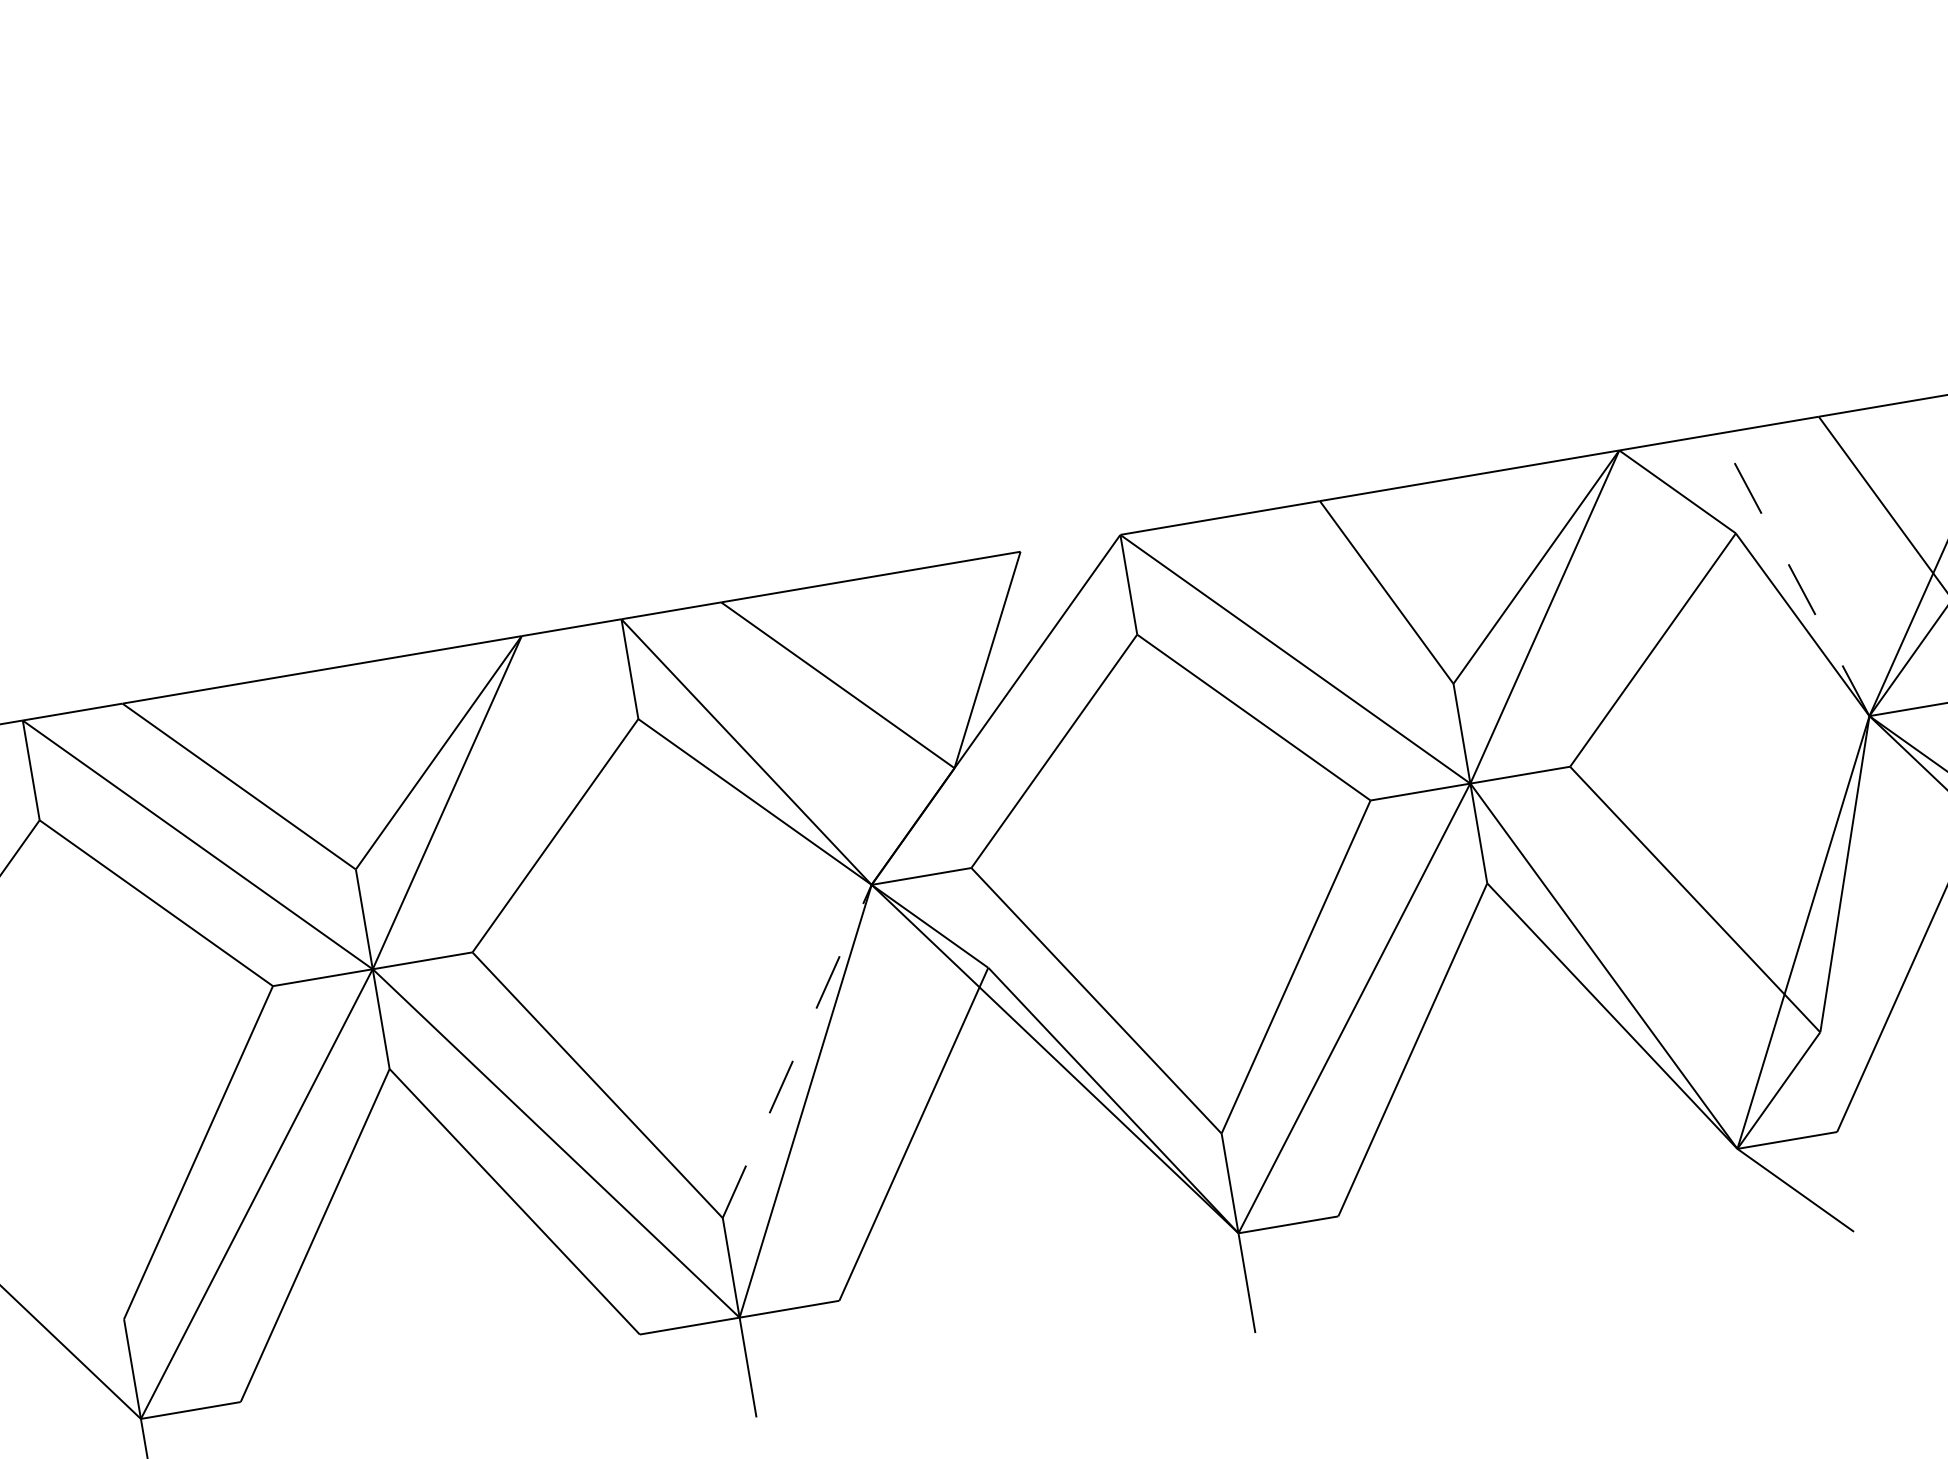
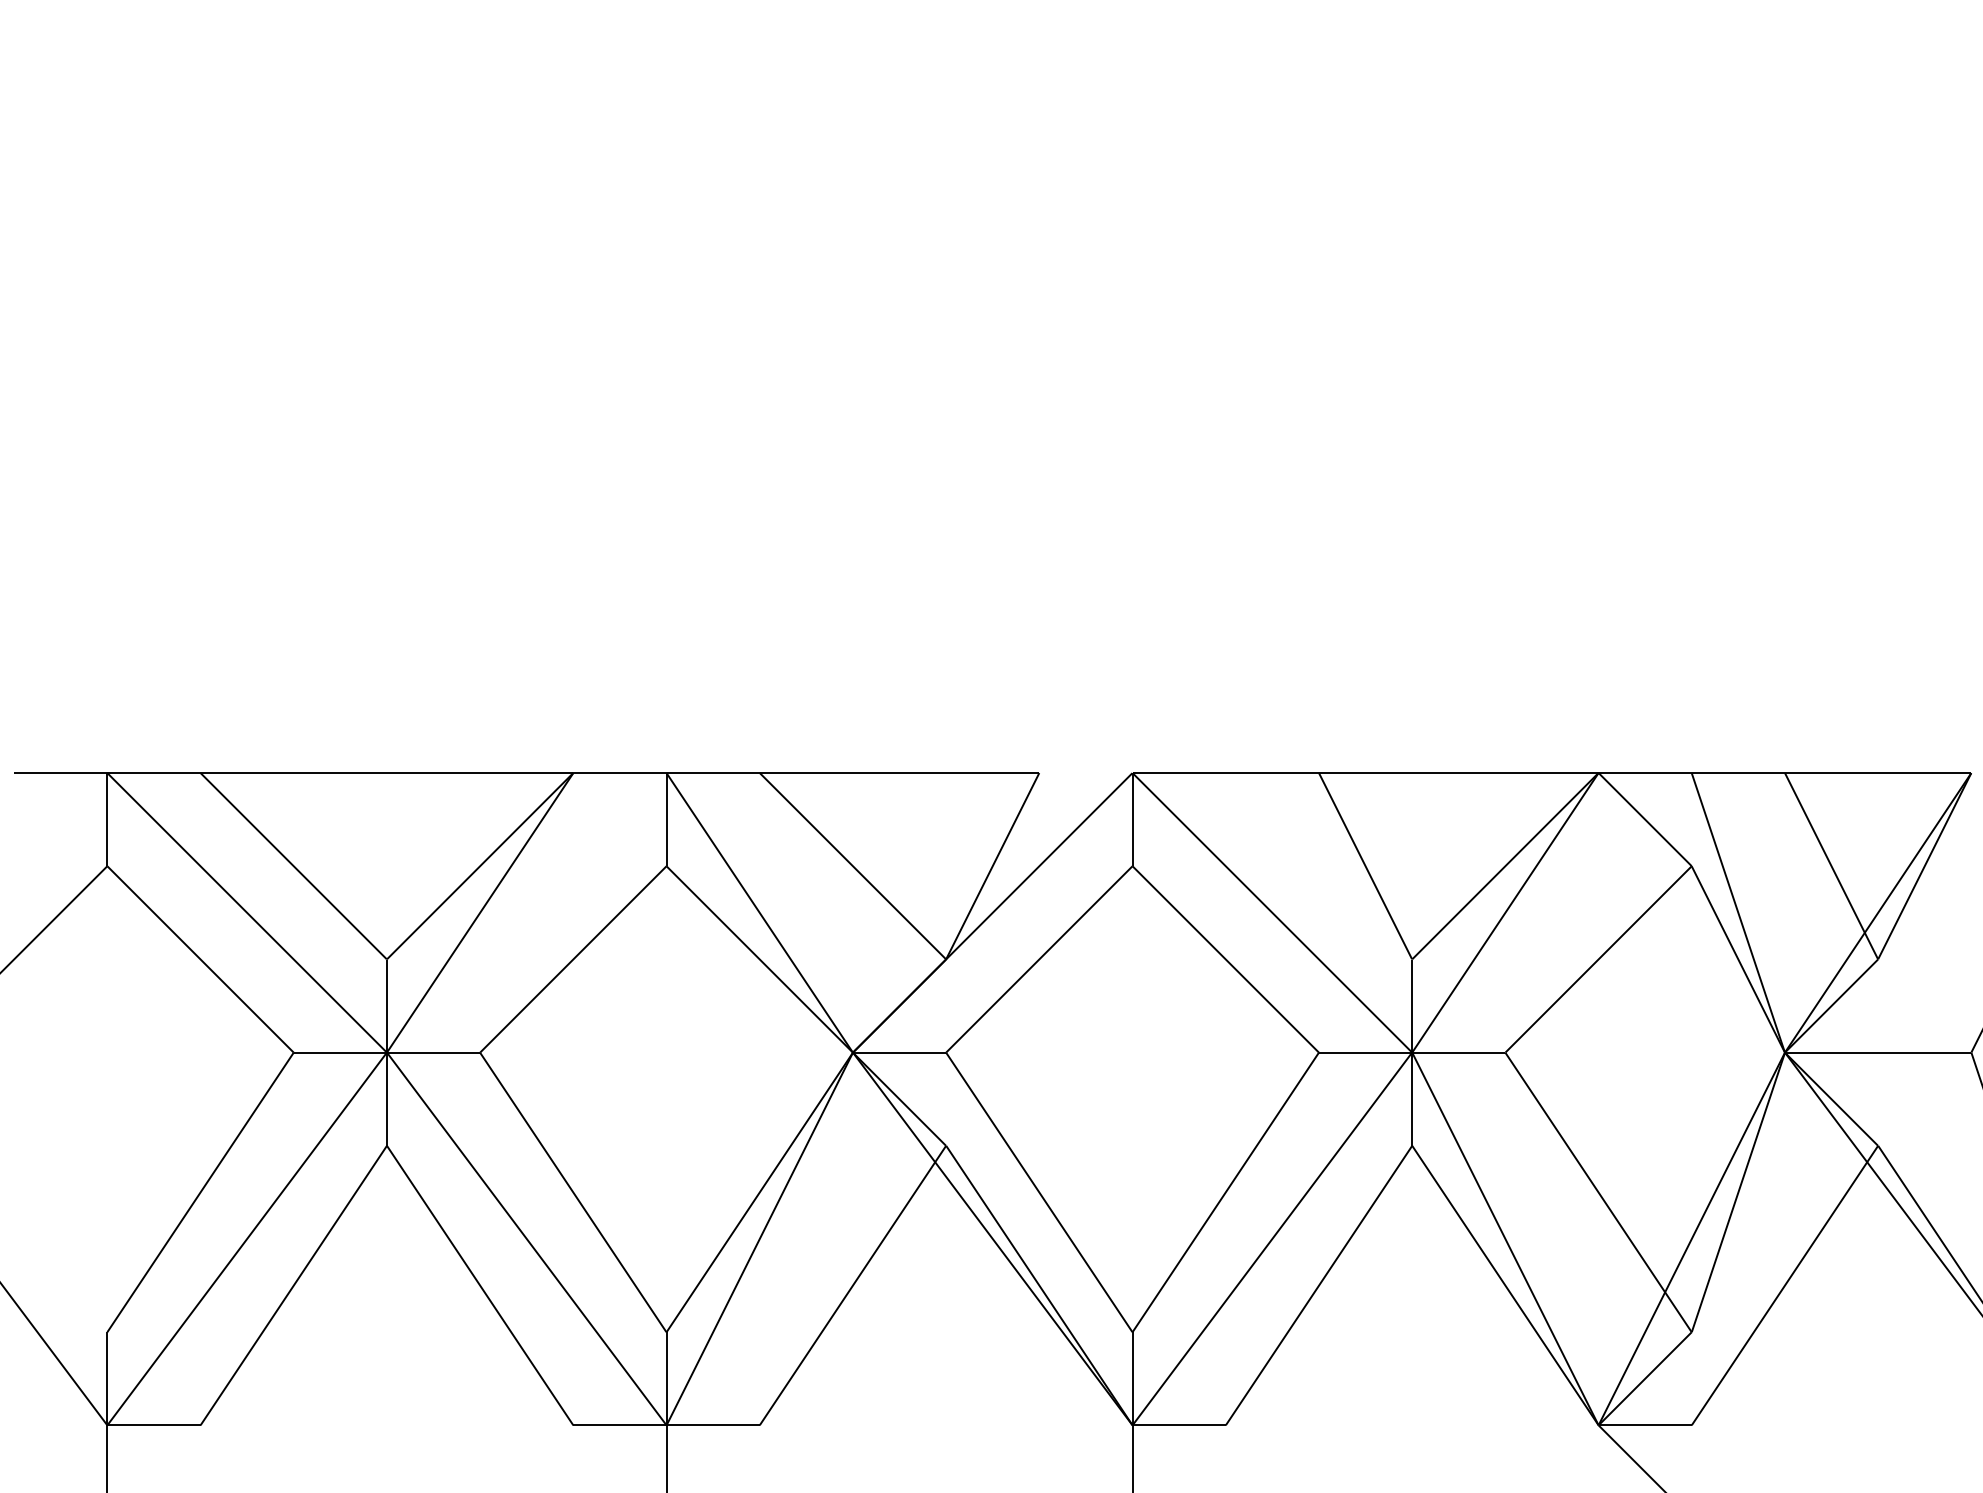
line: (1794, 574) -> (1738, 912), dashed -> solid
line: (796, 1051) -> (759, 1192), dashed -> solid

